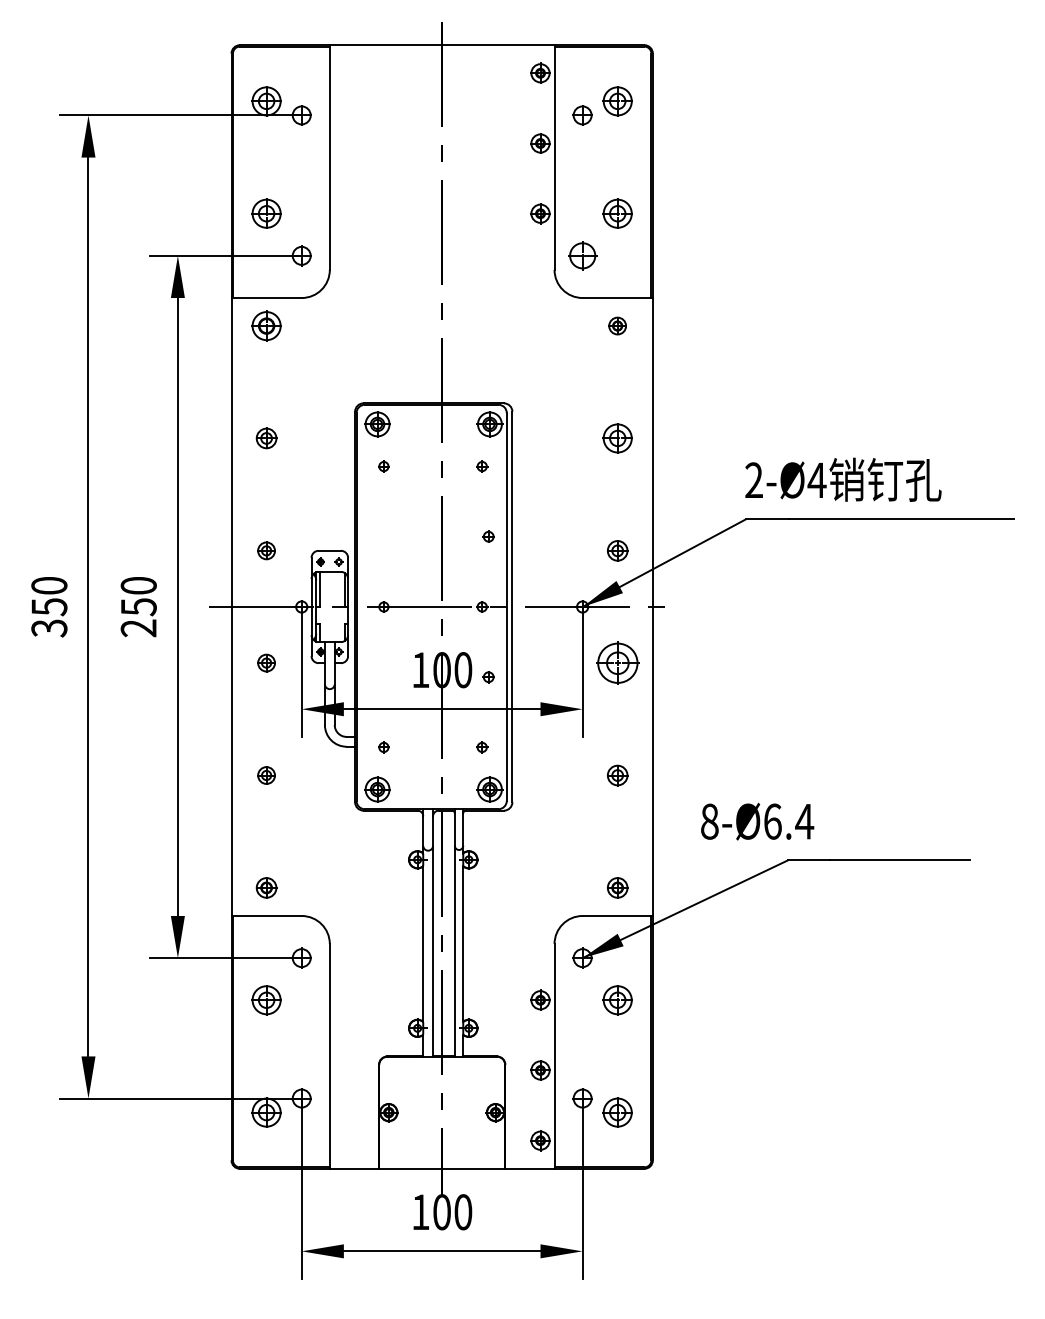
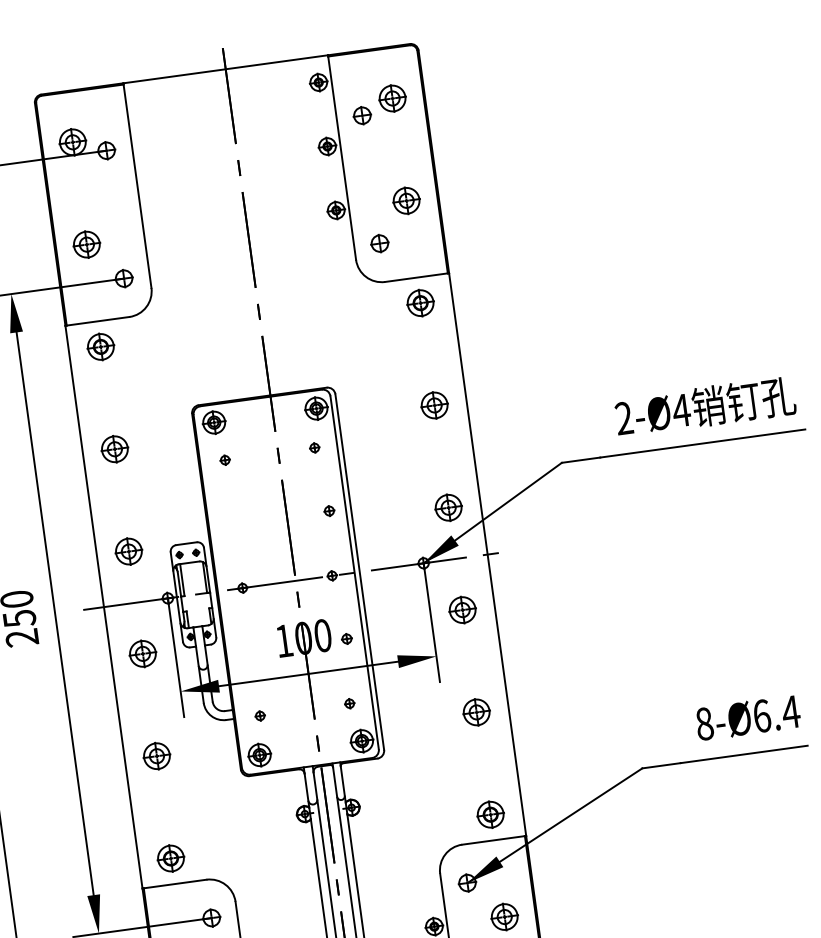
part: (582, 255) -> (379, 243), size x0.71
part: (617, 325) -> (420, 302), size x1.67
part: (266, 438) -> (114, 449), size x1.43
text: (843, 479) -> (705, 406), moved
part: (266, 550) -> (128, 551), size x1.67
part: (617, 550) -> (448, 507), size x1.43
part: (266, 662) -> (142, 653), size x1.67
part: (617, 662) -> (462, 609), size x0.71
part: (266, 775) -> (156, 756), size x1.67
part: (617, 775) -> (476, 712), size x1.43
text: (757, 821) -> (748, 717), moved
part: (266, 887) -> (170, 858), size x1.43
part: (617, 887) -> (490, 814), size x1.43

